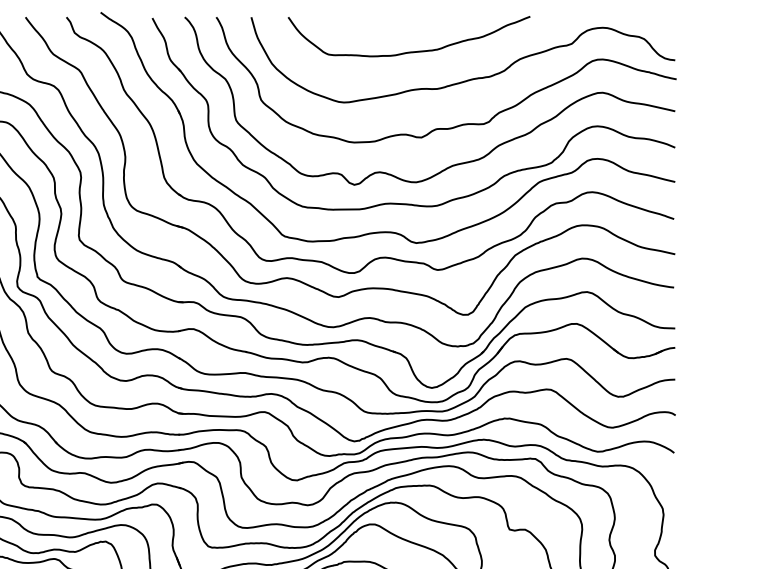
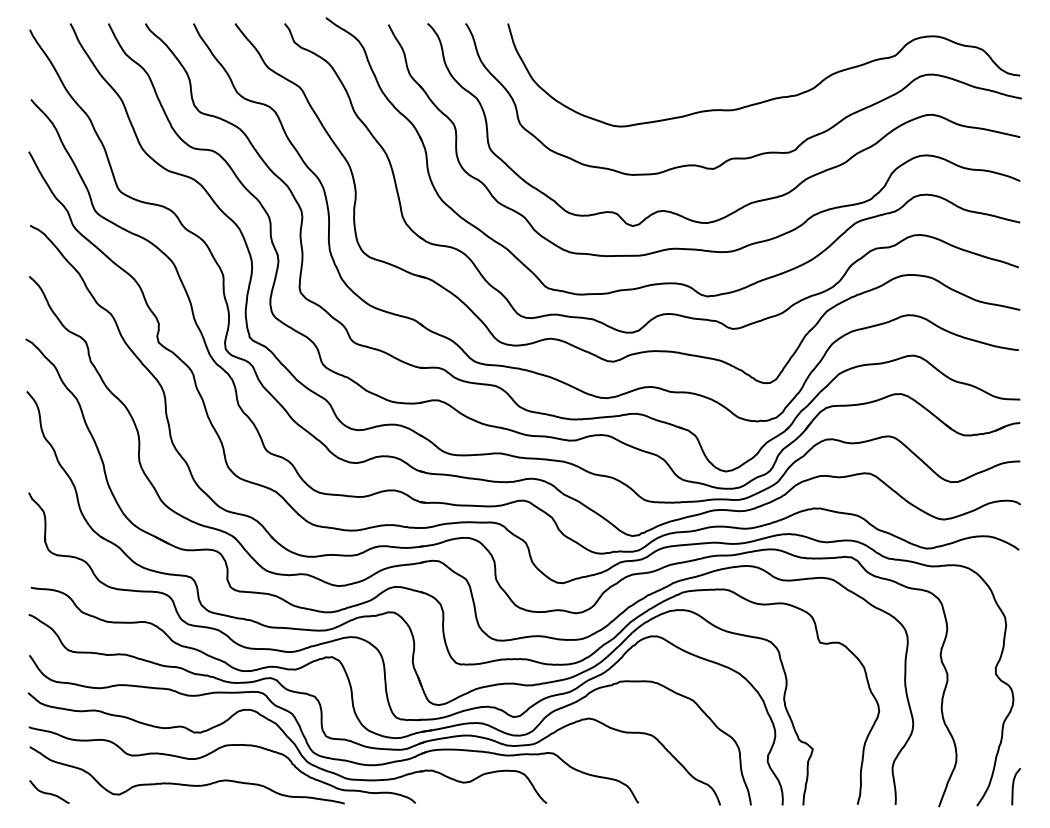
curve: (413, 51) -> (704, 64), removed

